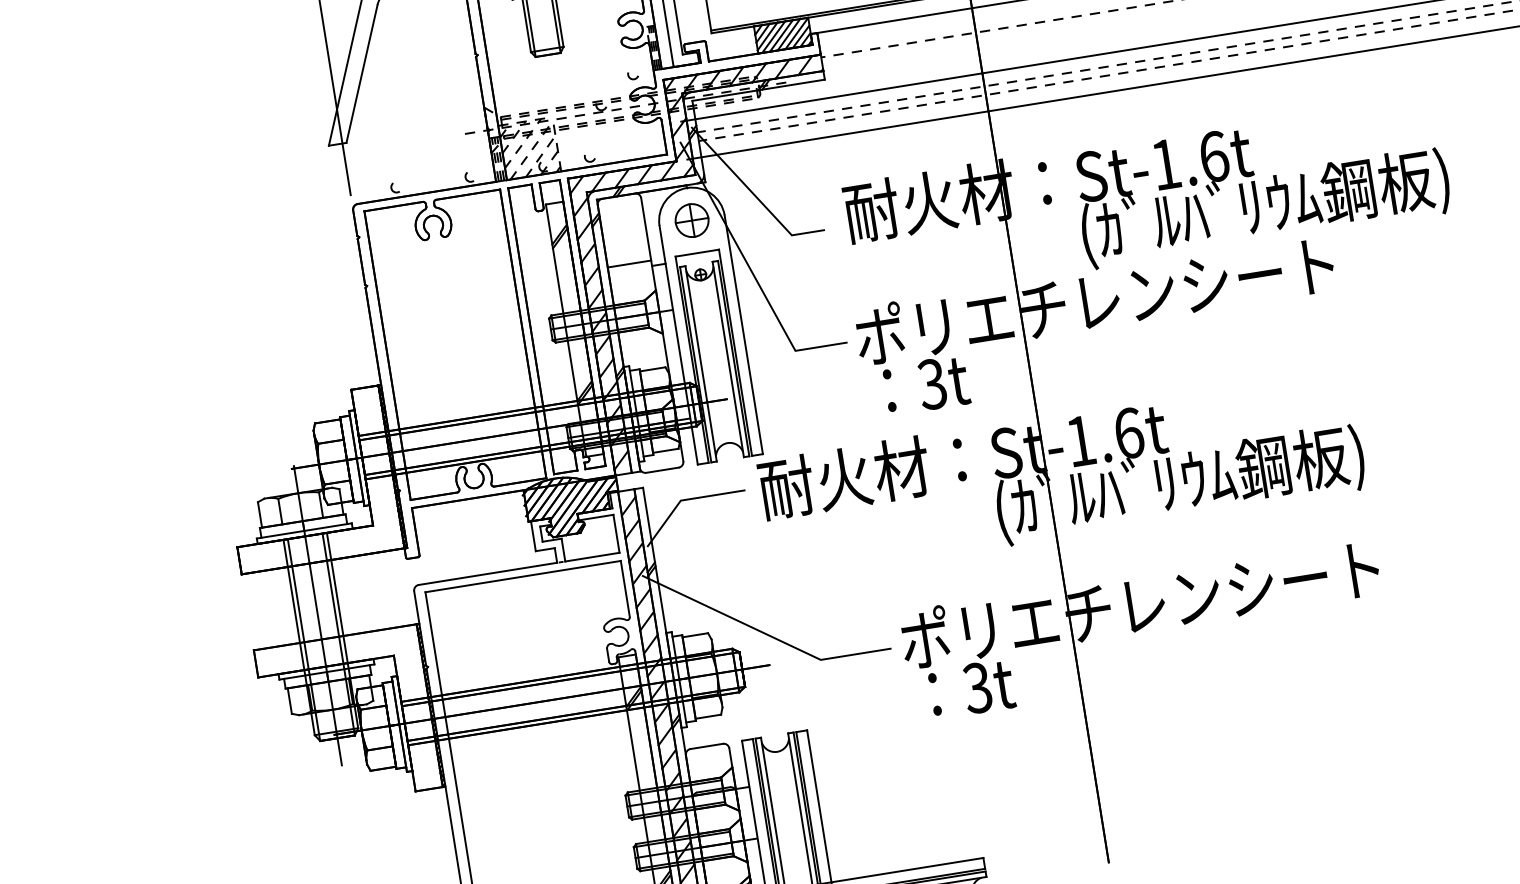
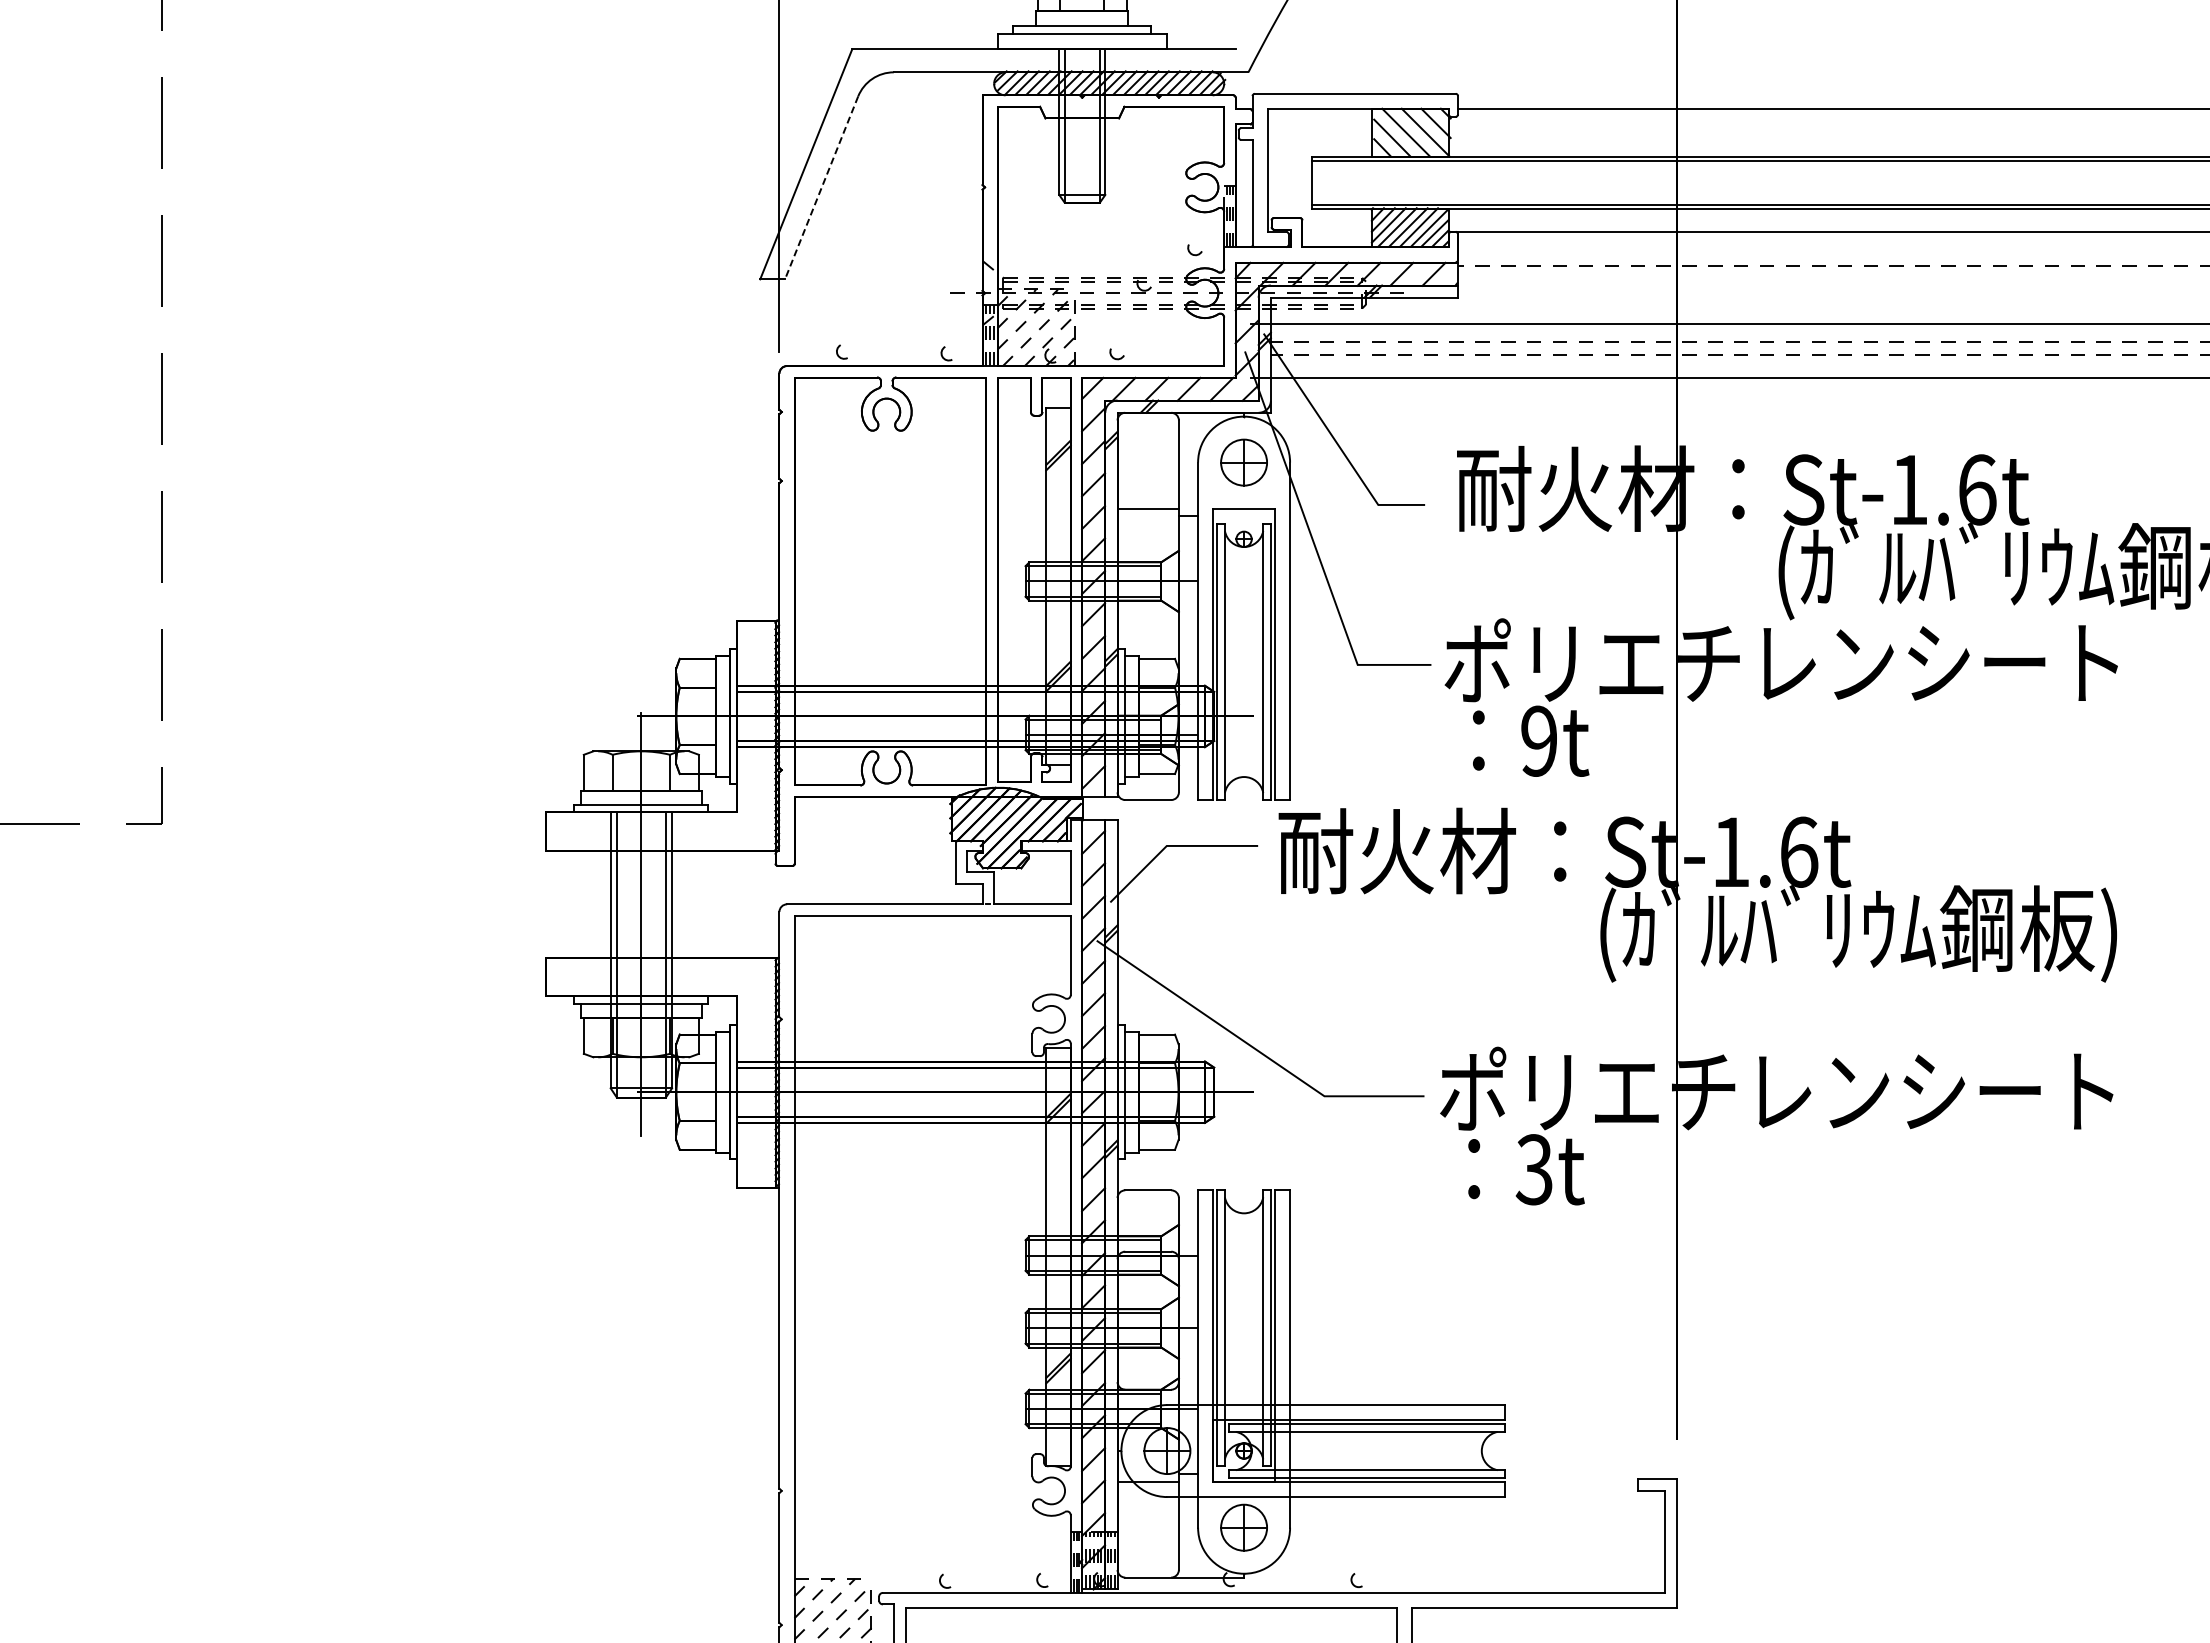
line: (361, 74) -> (821, 188), solid -> dashed
text: (931, 383) -> (1538, 740), 3t -> 9t

